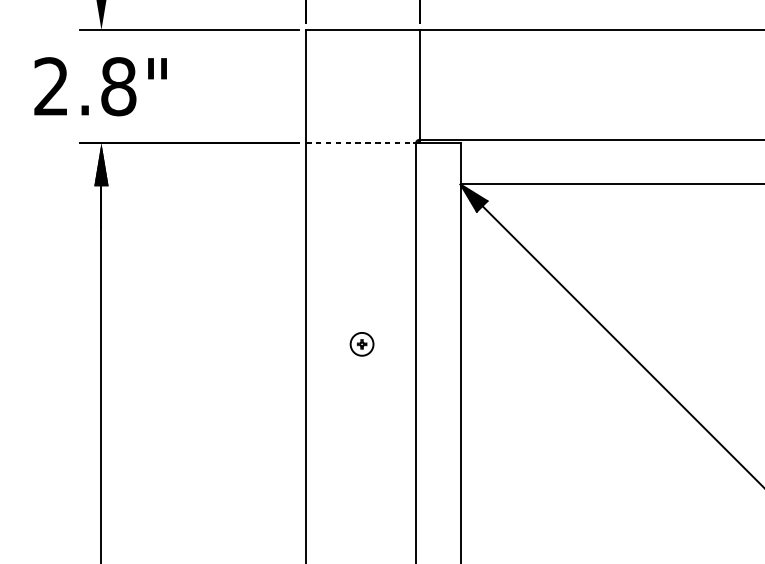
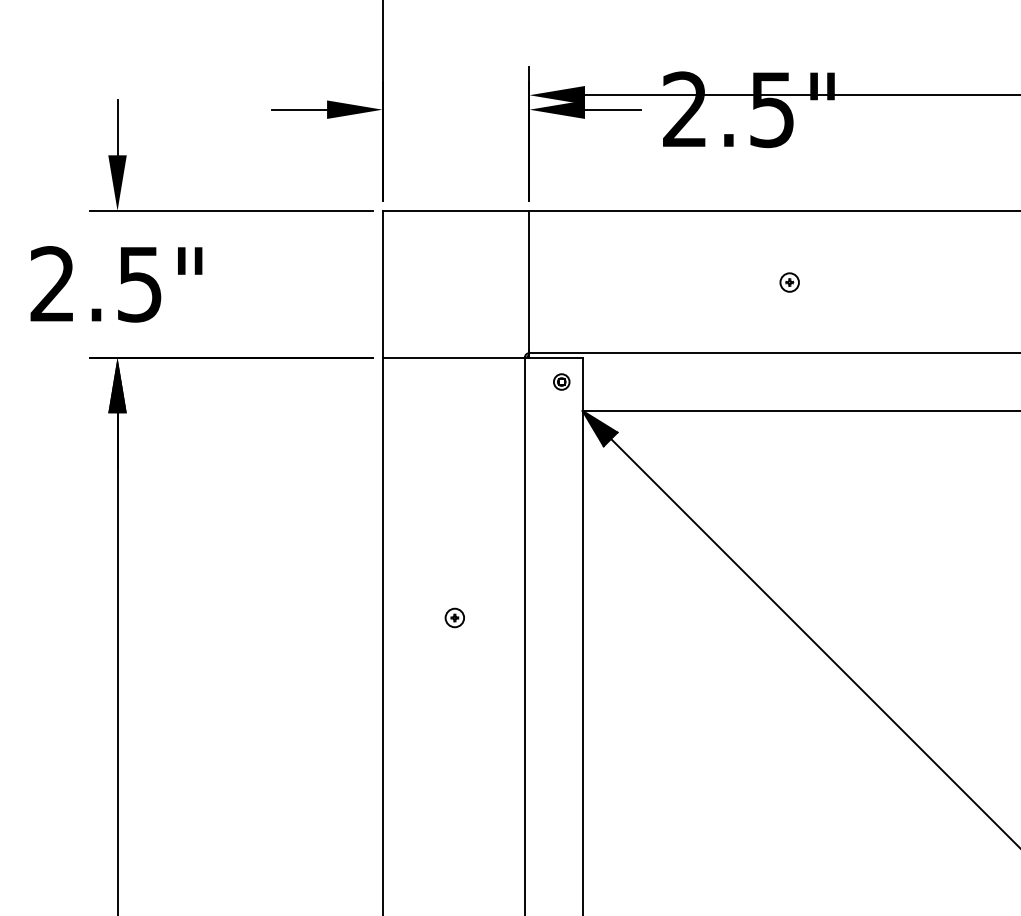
part: (620, 85) -> (789, 282), added
text: (118, 86) -> (139, 284), 2.8" -> 2.5"
line: (360, 143) -> (452, 357), dashed -> solid
part: (444, 161) -> (561, 381), added
part: (361, 343) -> (454, 617), size x0.62

